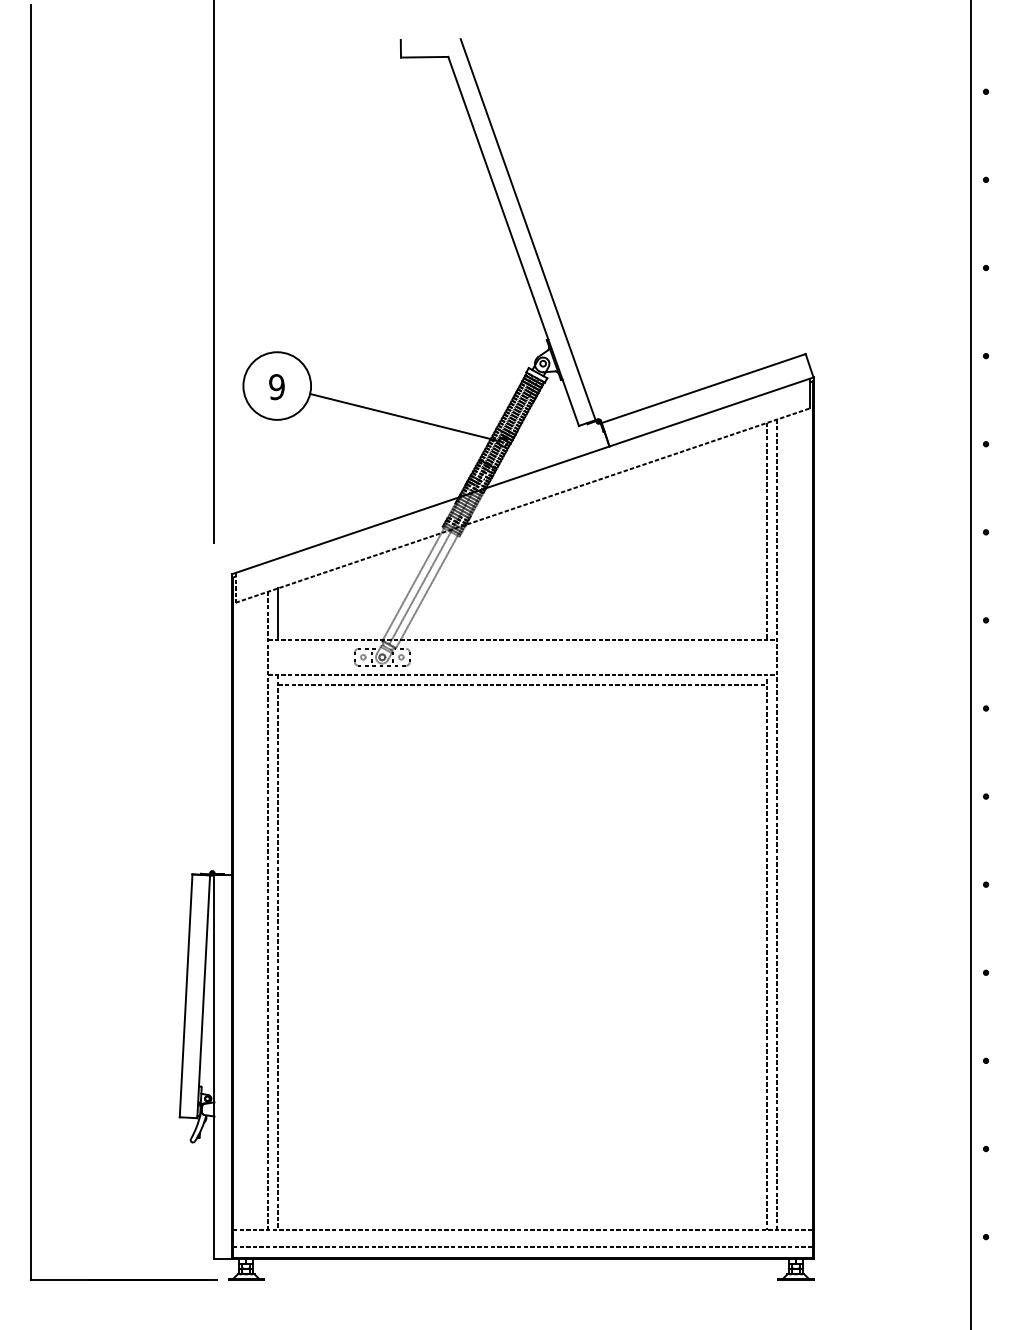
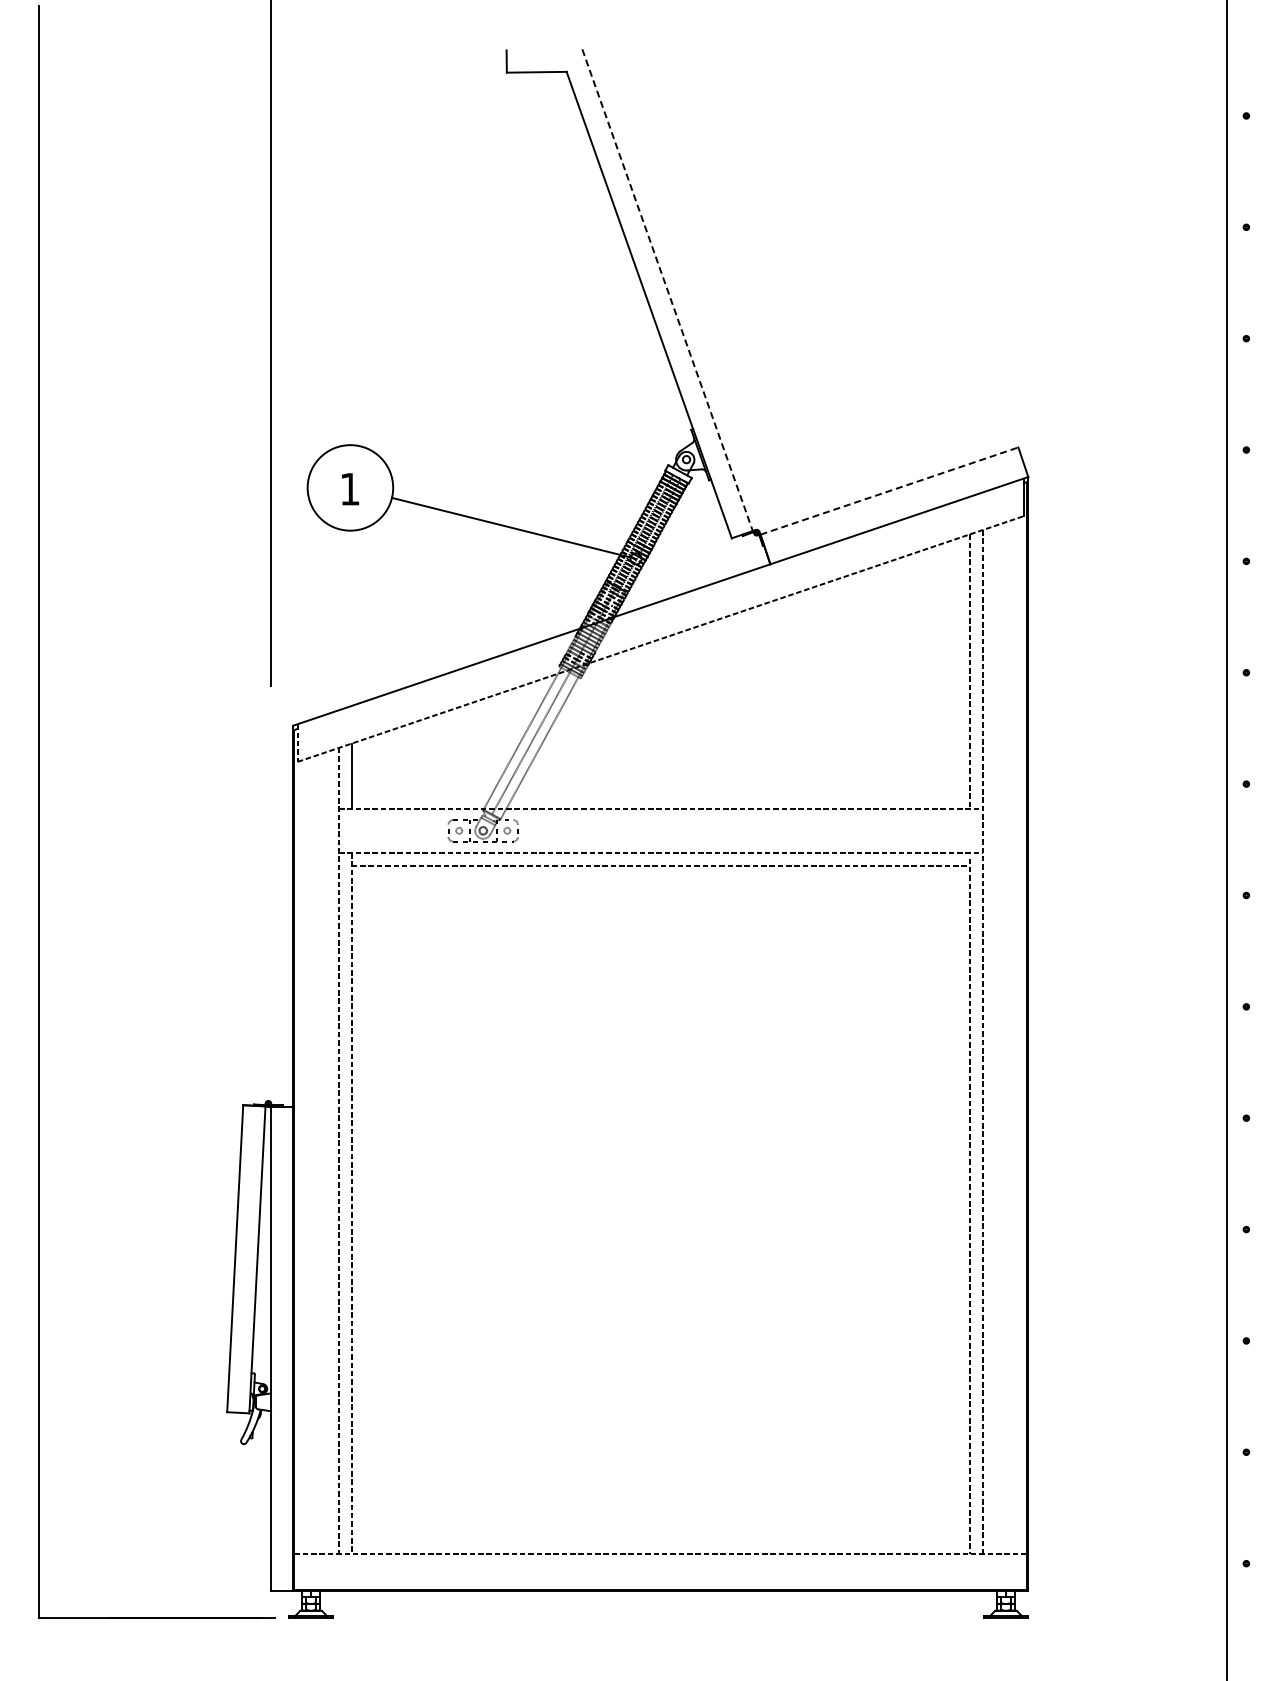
line: (528, 229) -> (667, 290), solid -> dashed
text: (276, 386) -> (349, 488), 9 -> 1
line: (703, 388) -> (889, 490), solid -> dashed
line: (522, 1247) -> (660, 1576), removed

